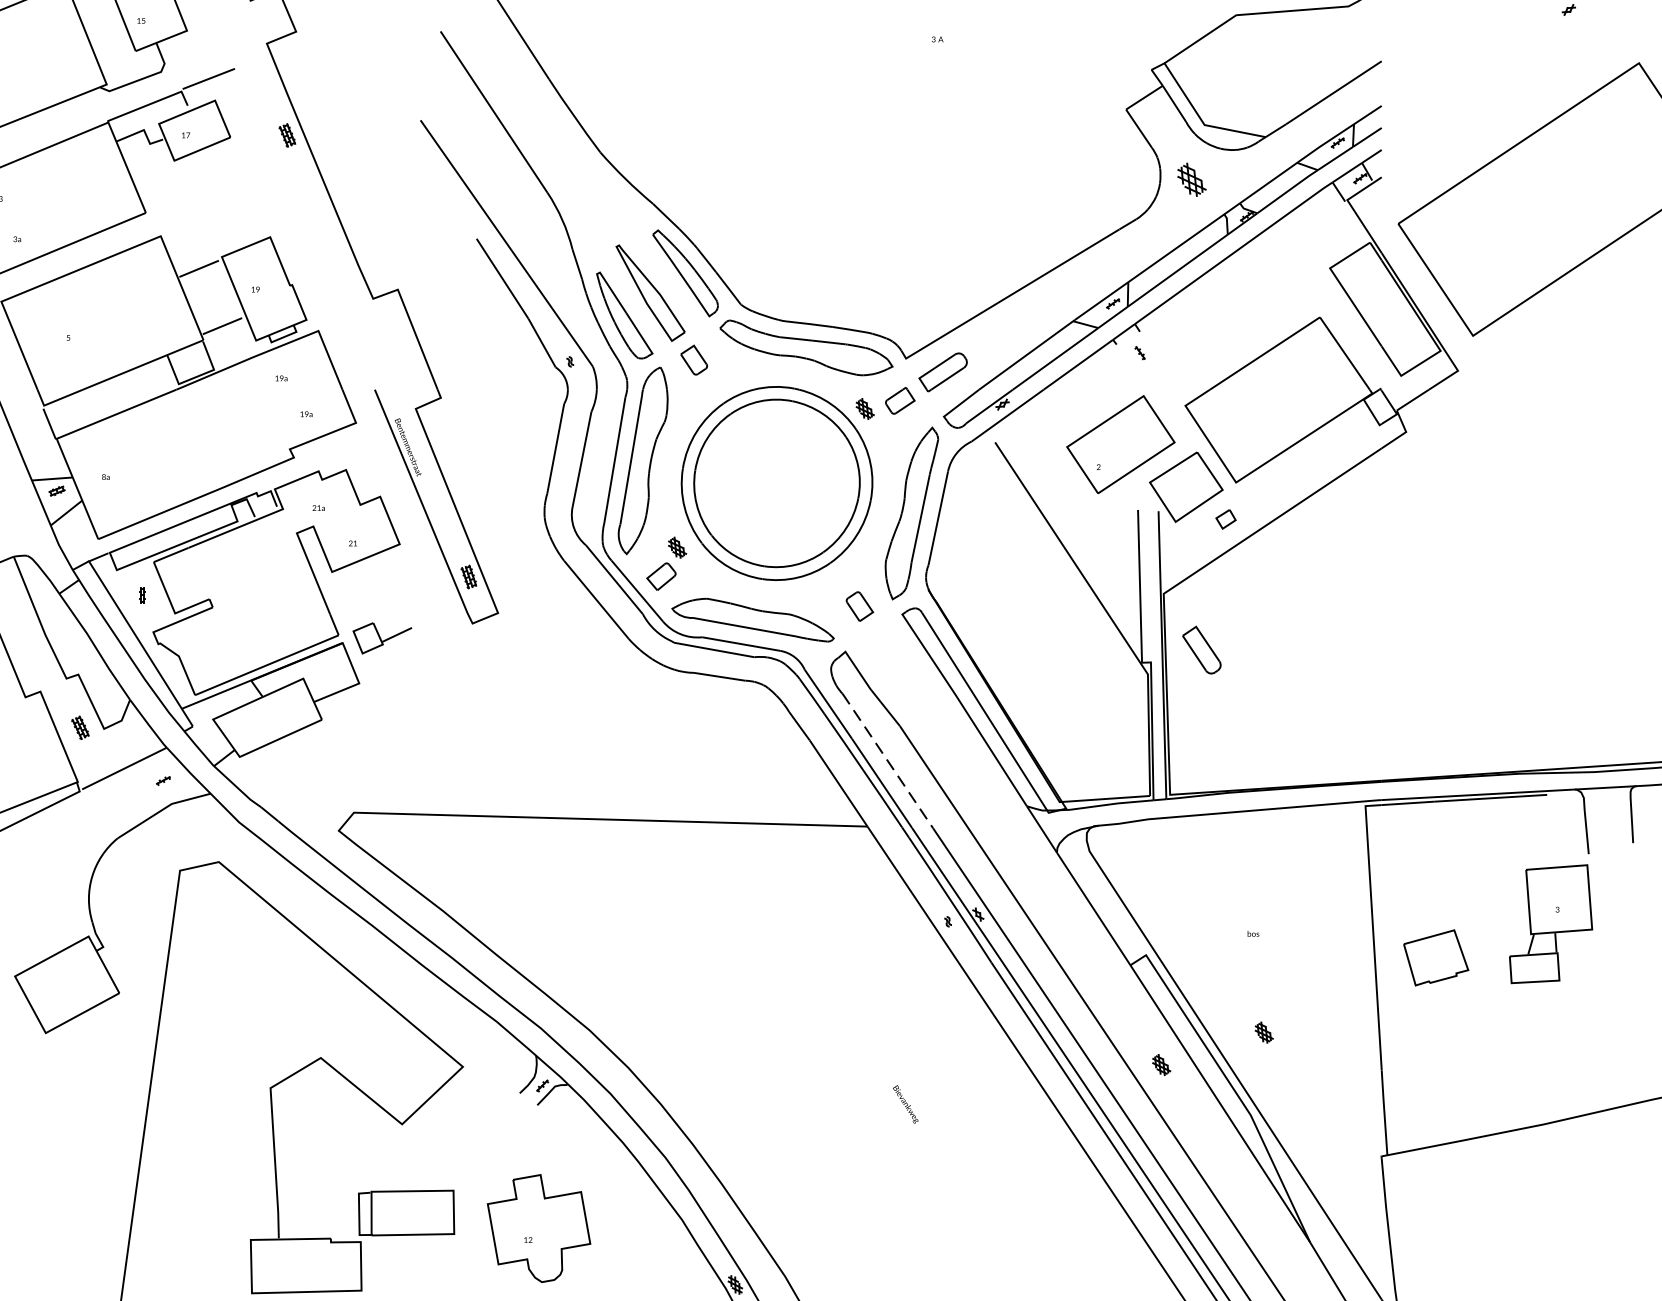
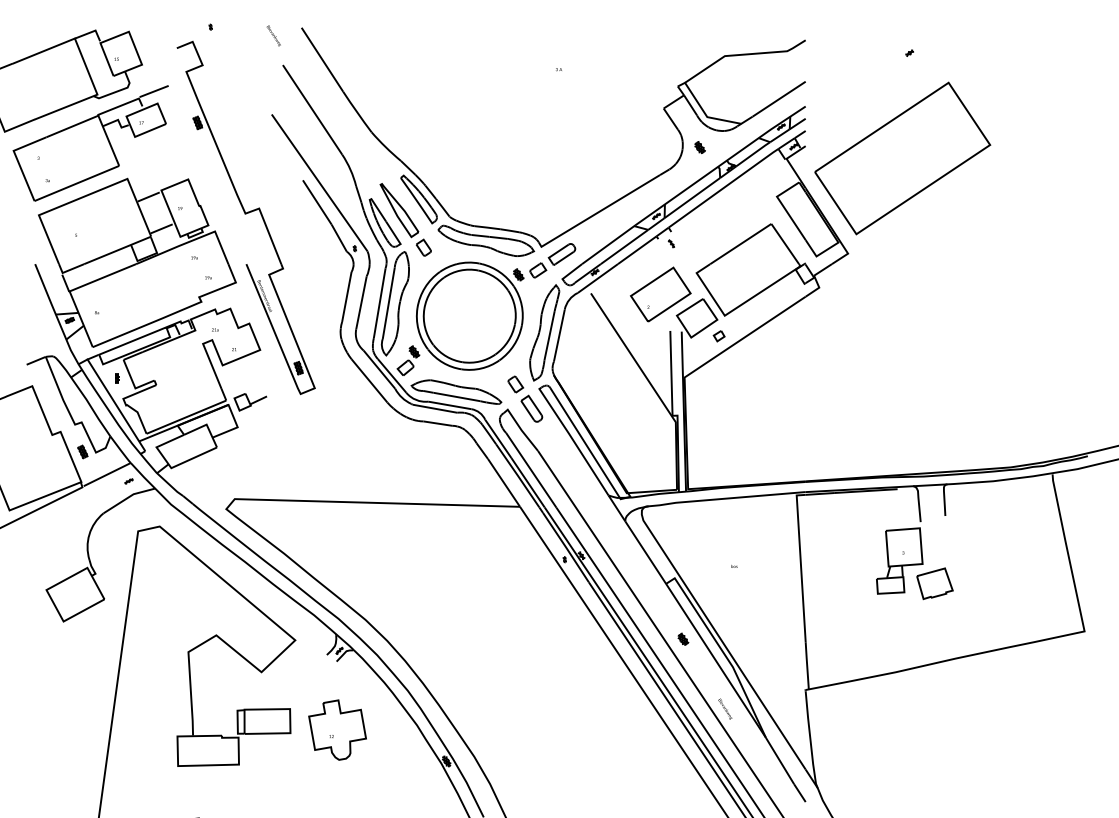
part: (1190, 179) -> (699, 147), size x0.62
part: (1201, 649) -> (531, 408), moved
line: (888, 761) -> (531, 470), dashed -> solid
part: (1435, 957) -> (934, 583), moved
part: (1264, 1031) -> (740, 620), removed
text: (906, 1103) -> (725, 708), moved

